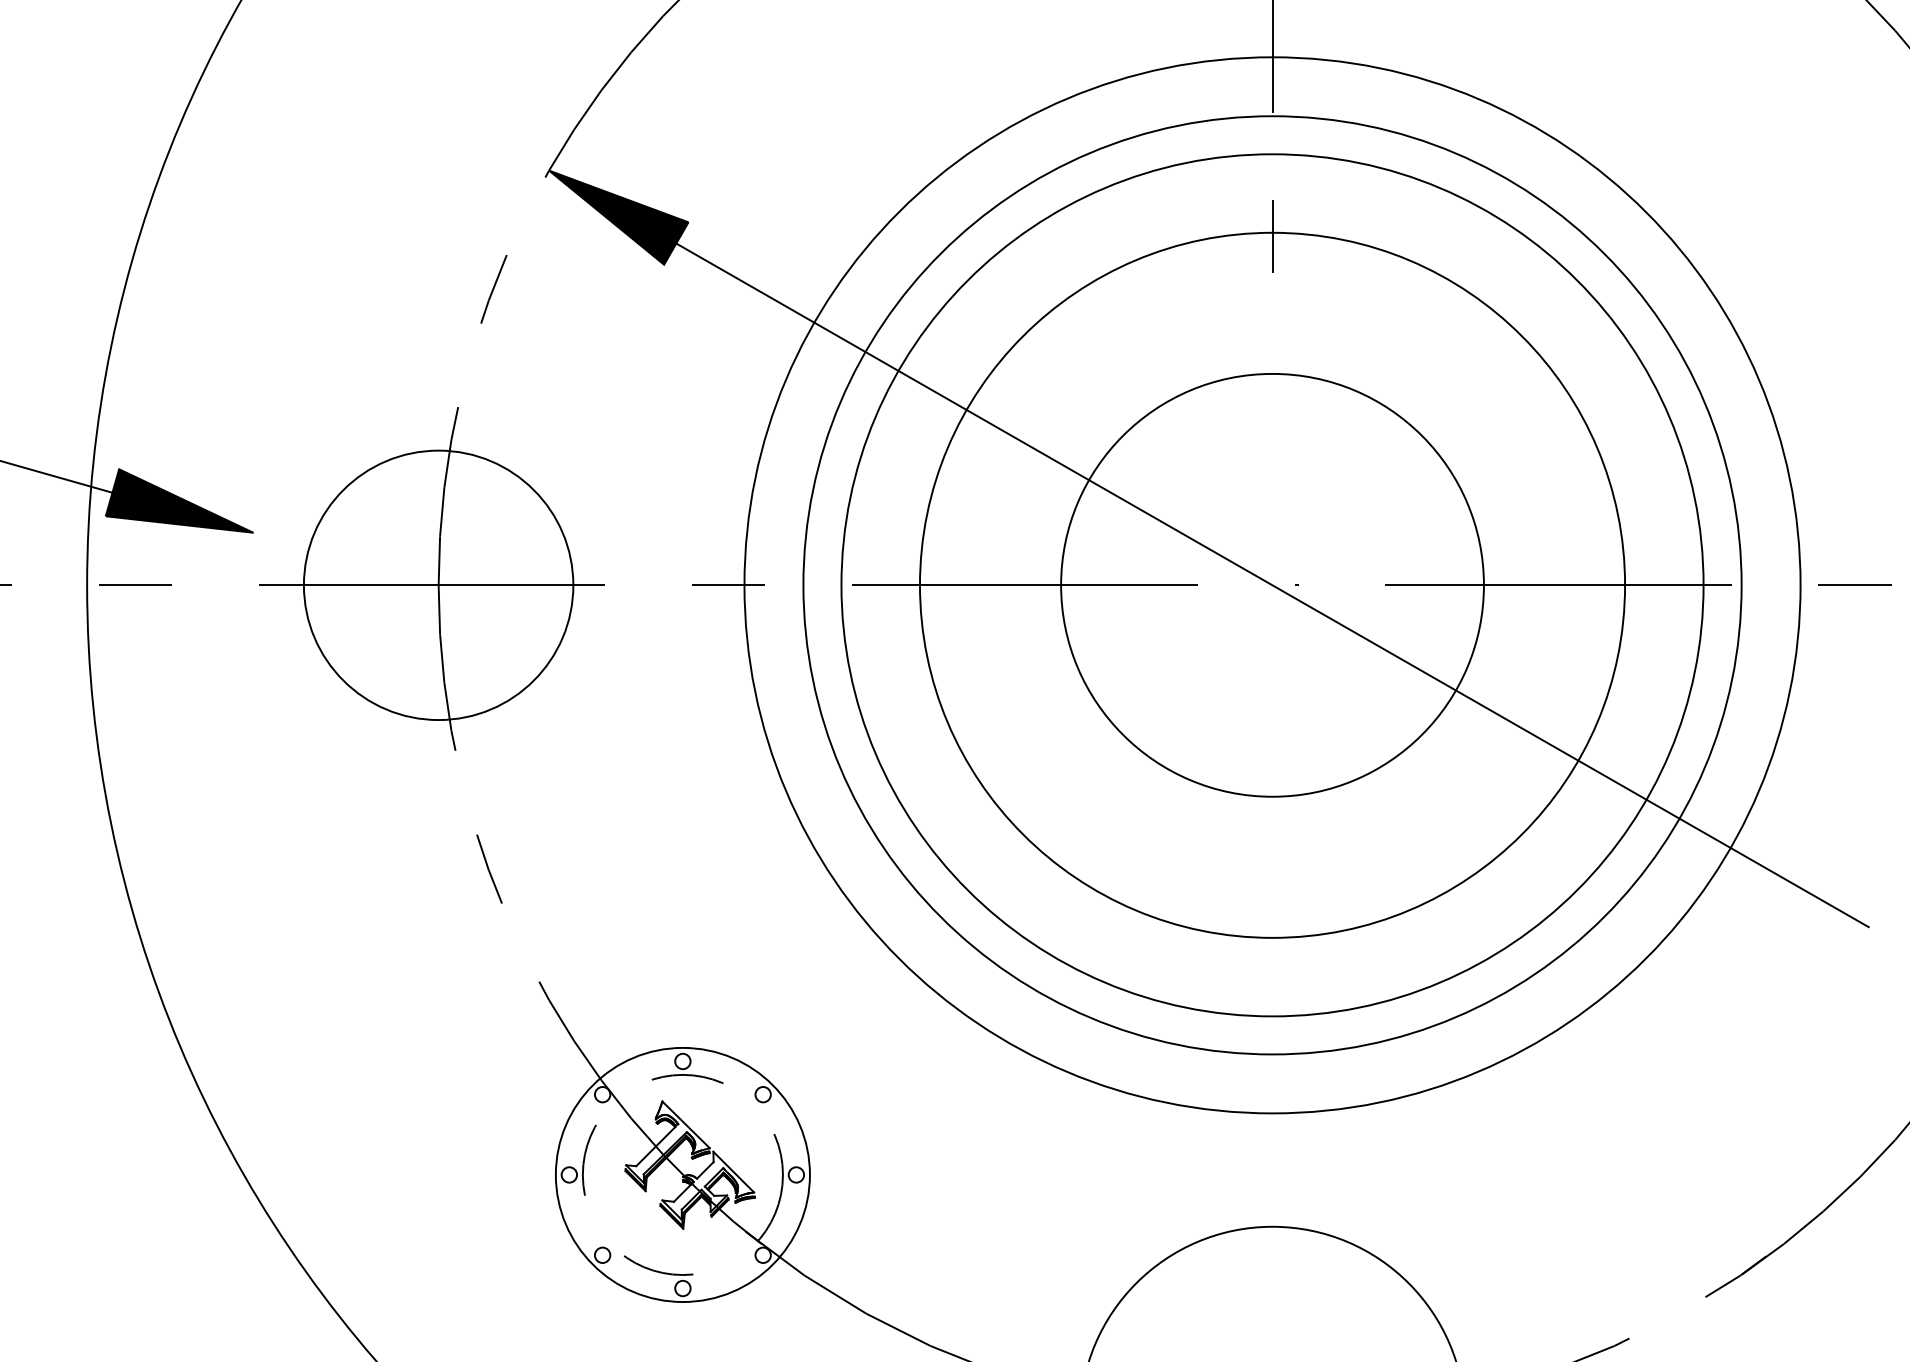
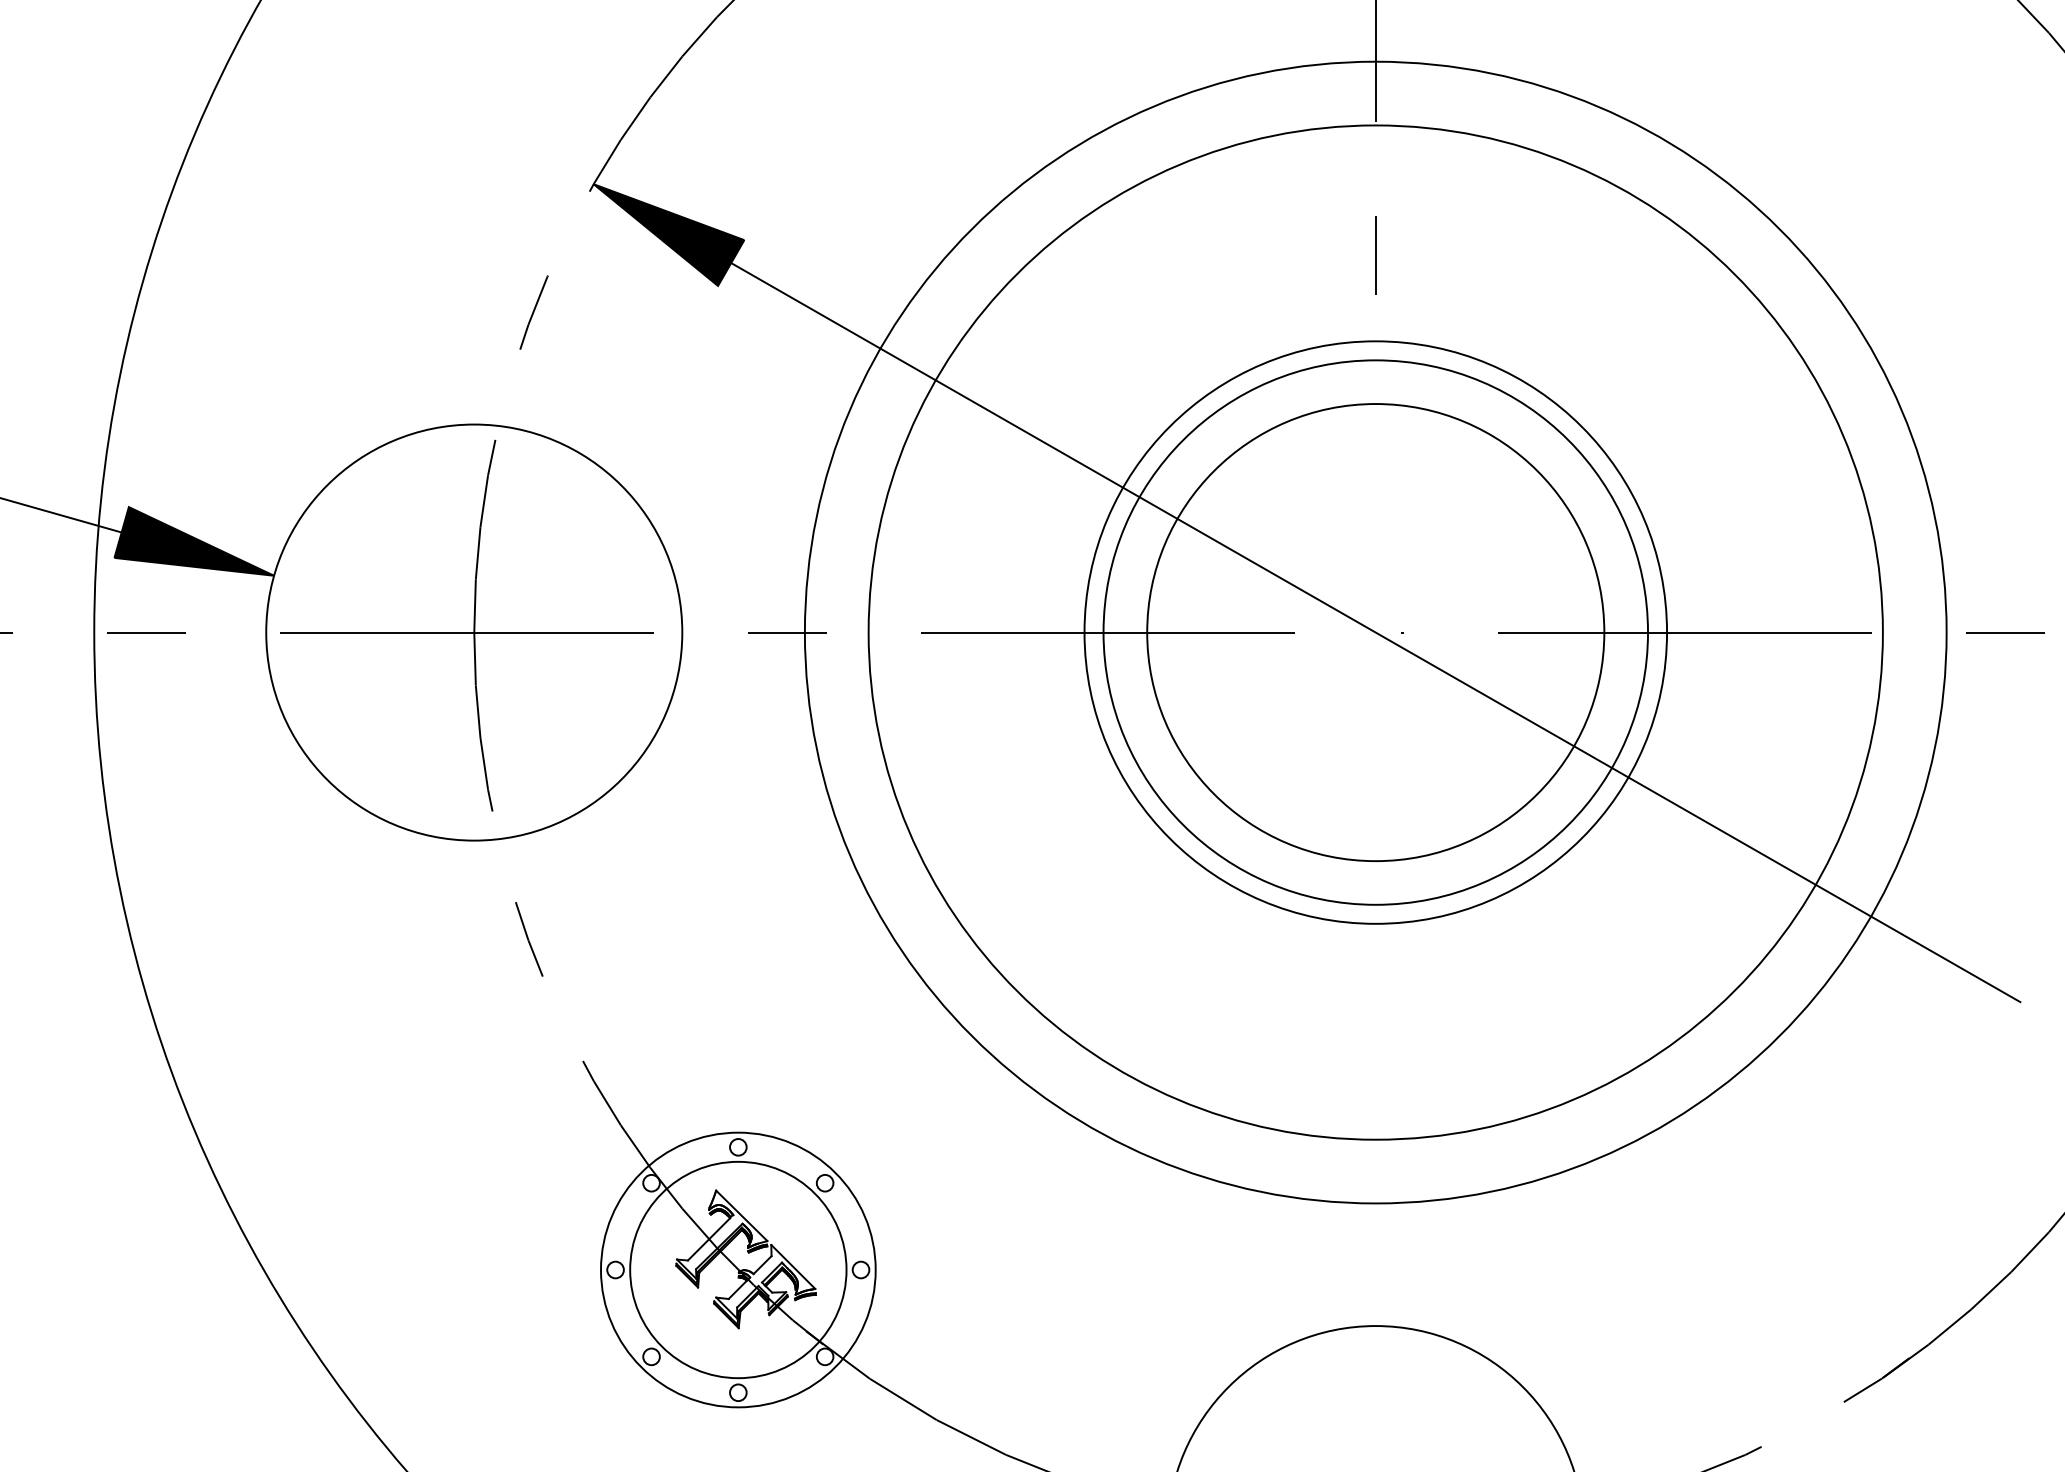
circle: (438, 585) -> (474, 632), size x1.43
circle: (1272, 585) -> (1375, 632), size x0.62
circle: (1272, 585) -> (1375, 632), size x0.71
circle: (683, 1174) -> (738, 1269), dashed -> solid

